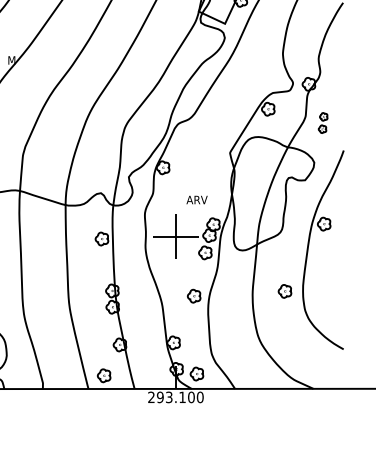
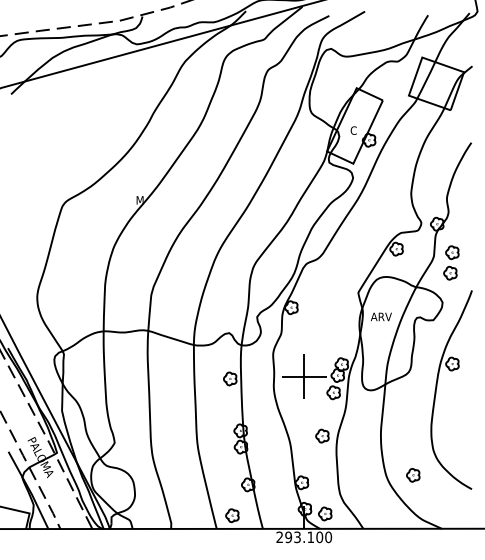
part: (323, 122) -> (451, 262), size x1.67
text: (197, 199) -> (381, 316), moved
part: (285, 291) -> (413, 475), moved

